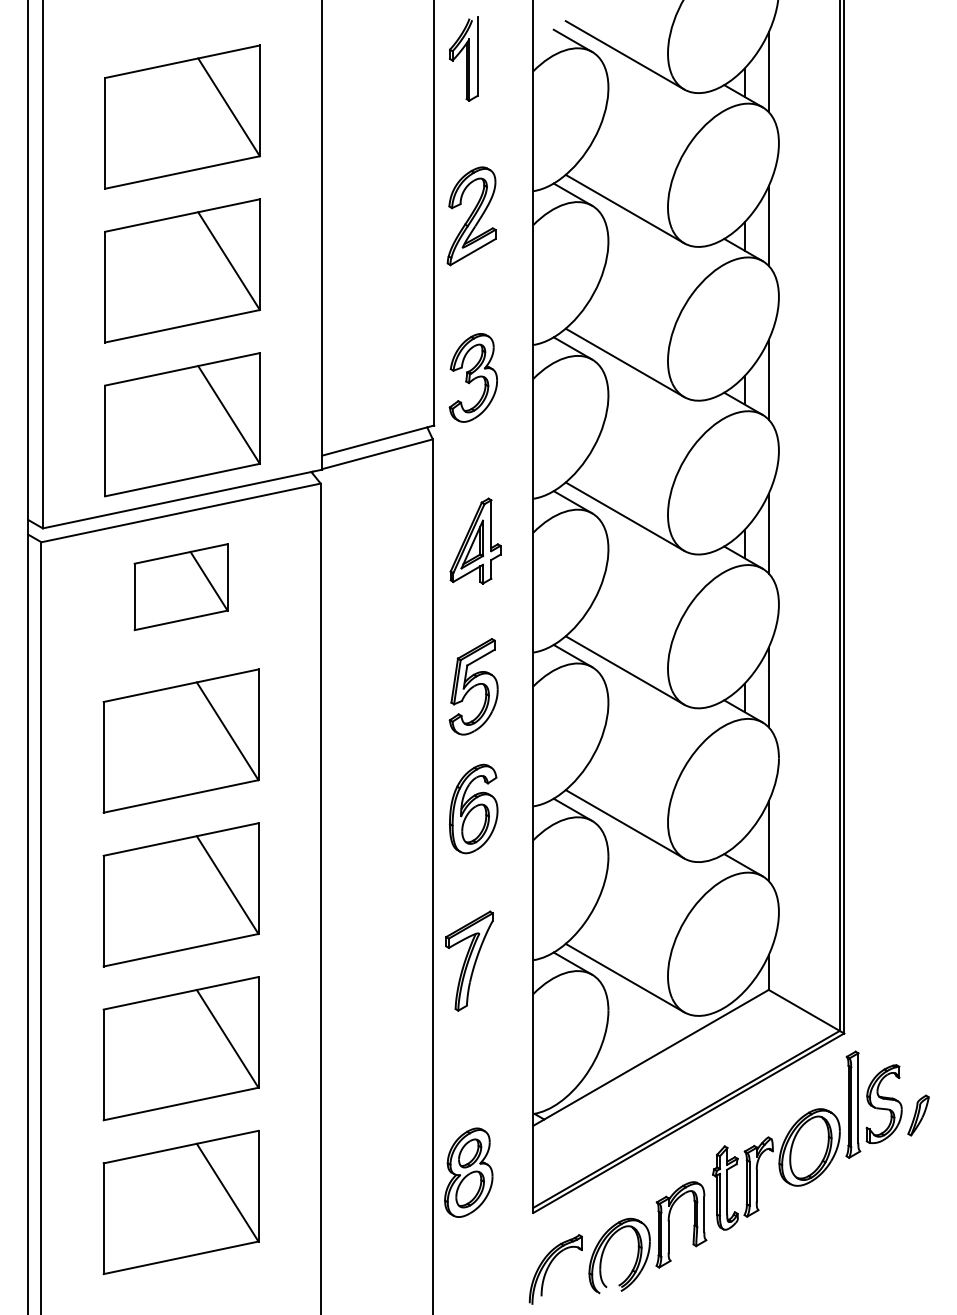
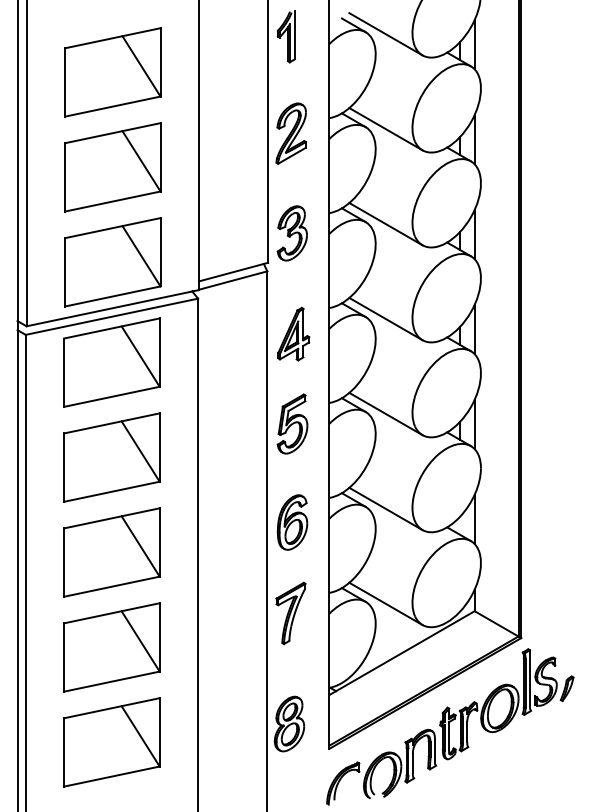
part: (180, 587) -> (111, 362), size x1.67
part: (473, 808) -> (292, 522), moved
part: (468, 961) -> (290, 613), moved

